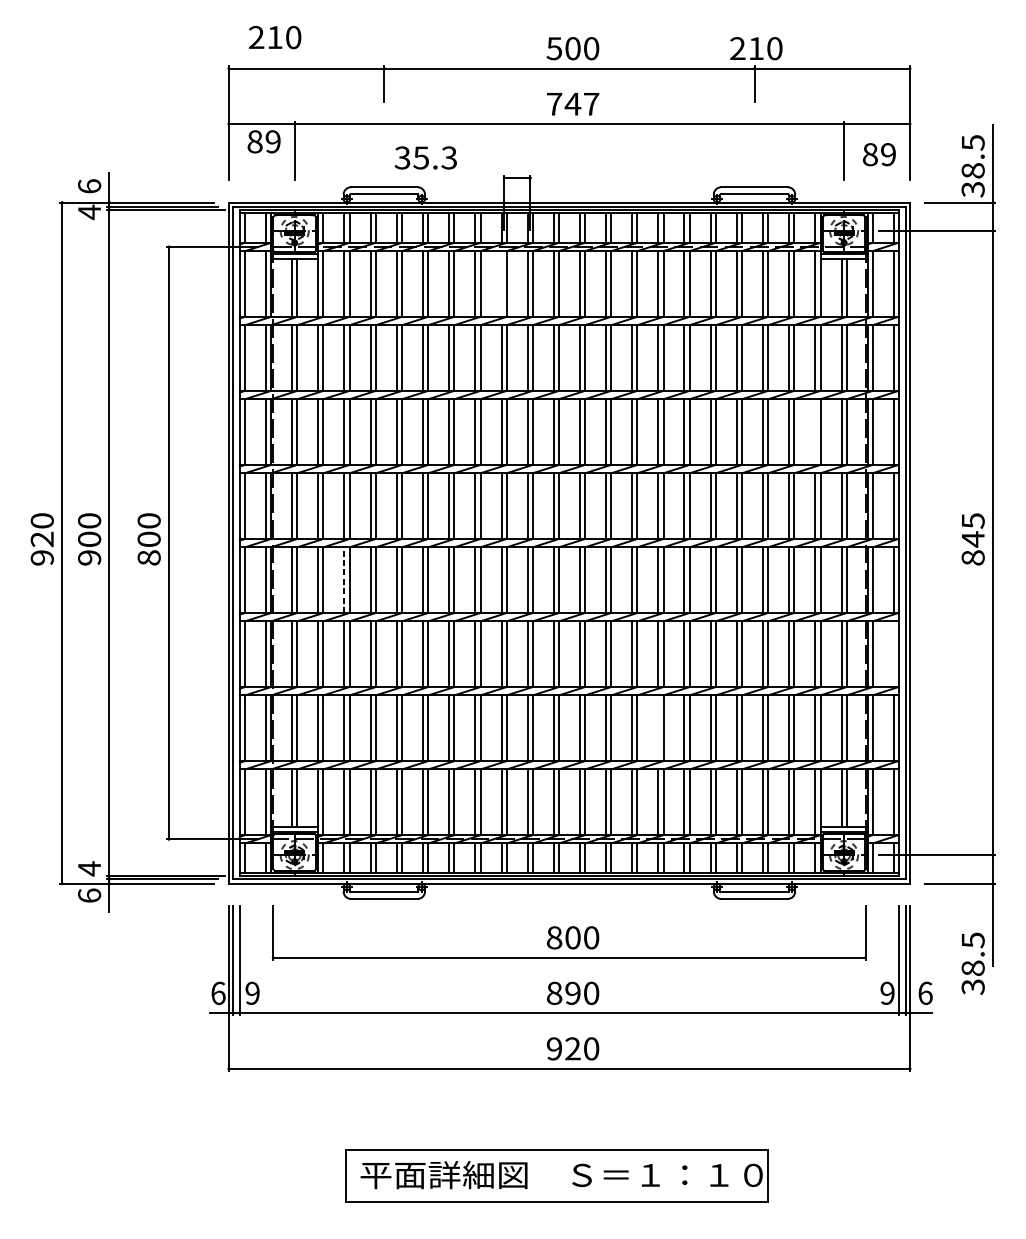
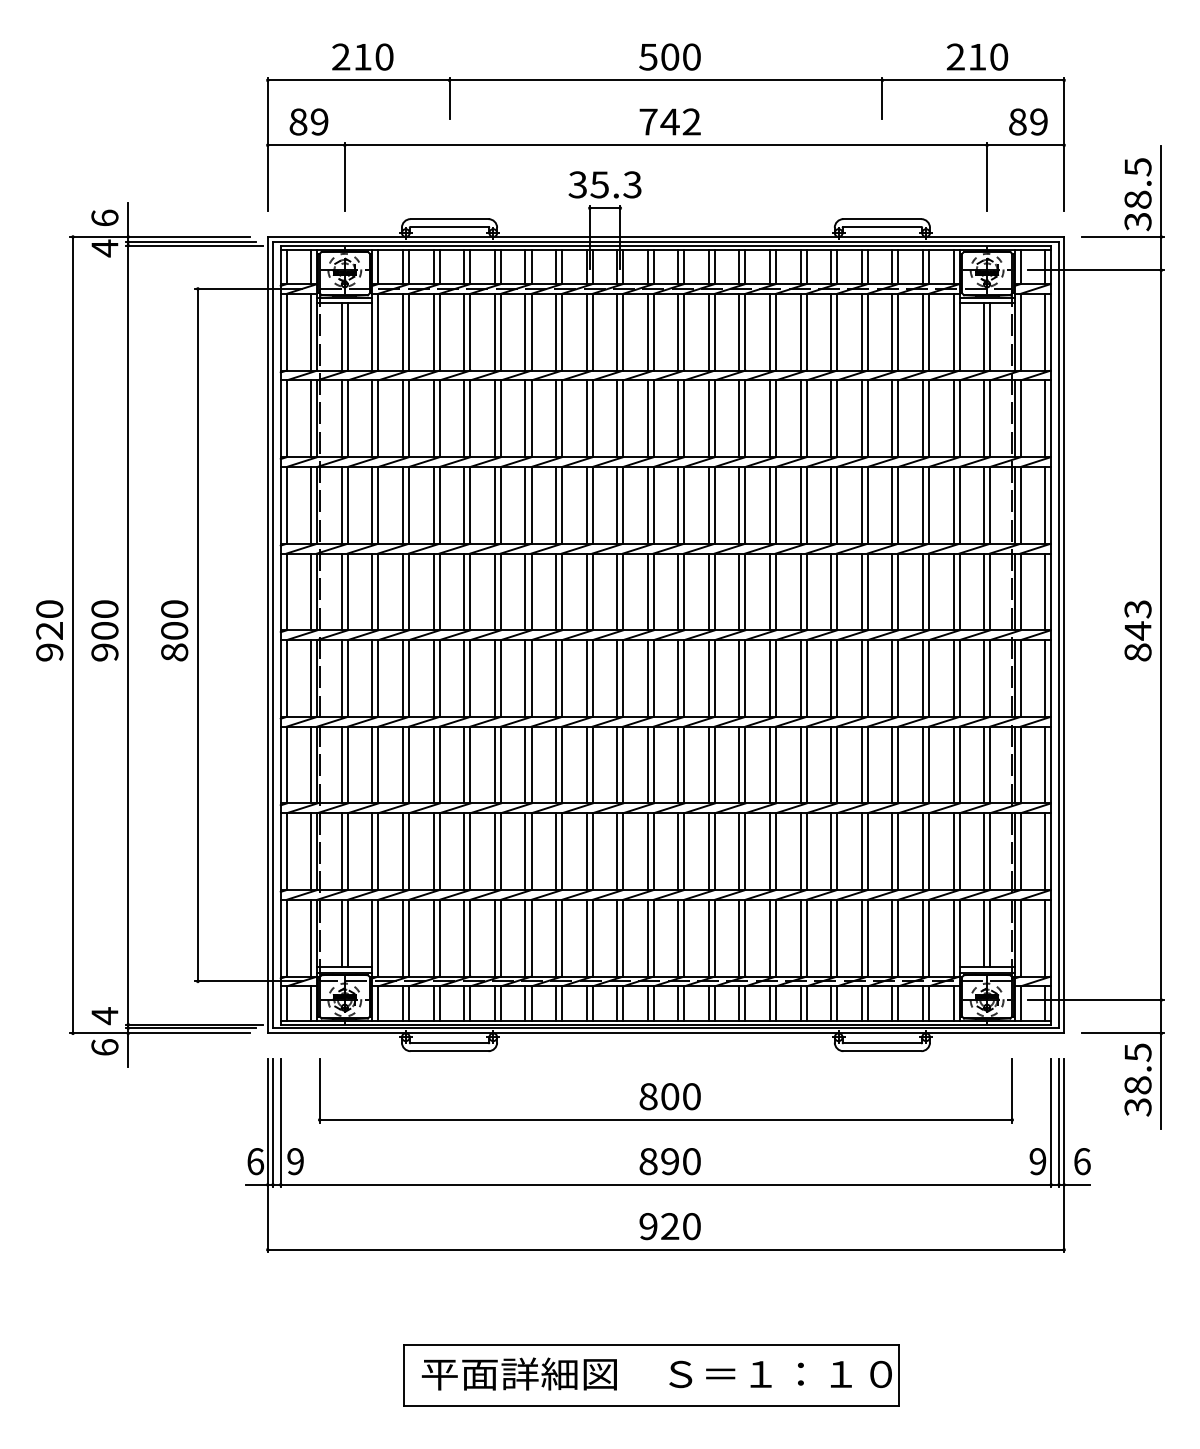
text: (274, 37) -> (362, 56), moved
text: (756, 48) -> (977, 56), moved
text: (591, 103) -> (691, 121), 747 -> 742
text: (263, 141) -> (308, 121), moved
text: (879, 154) -> (1028, 121), moved
text: (425, 157) -> (604, 184), moved
line: (501, 283) -> (586, 331), added
line: (815, 431) -> (953, 504), added
text: (972, 521) -> (1137, 609), 845 -> 843
line: (344, 580) -> (402, 678), dashed -> solid
line: (894, 653) -> (1045, 764), added
line: (657, 728) -> (769, 851), added
text: (972, 963) -> (1137, 1079), moved

